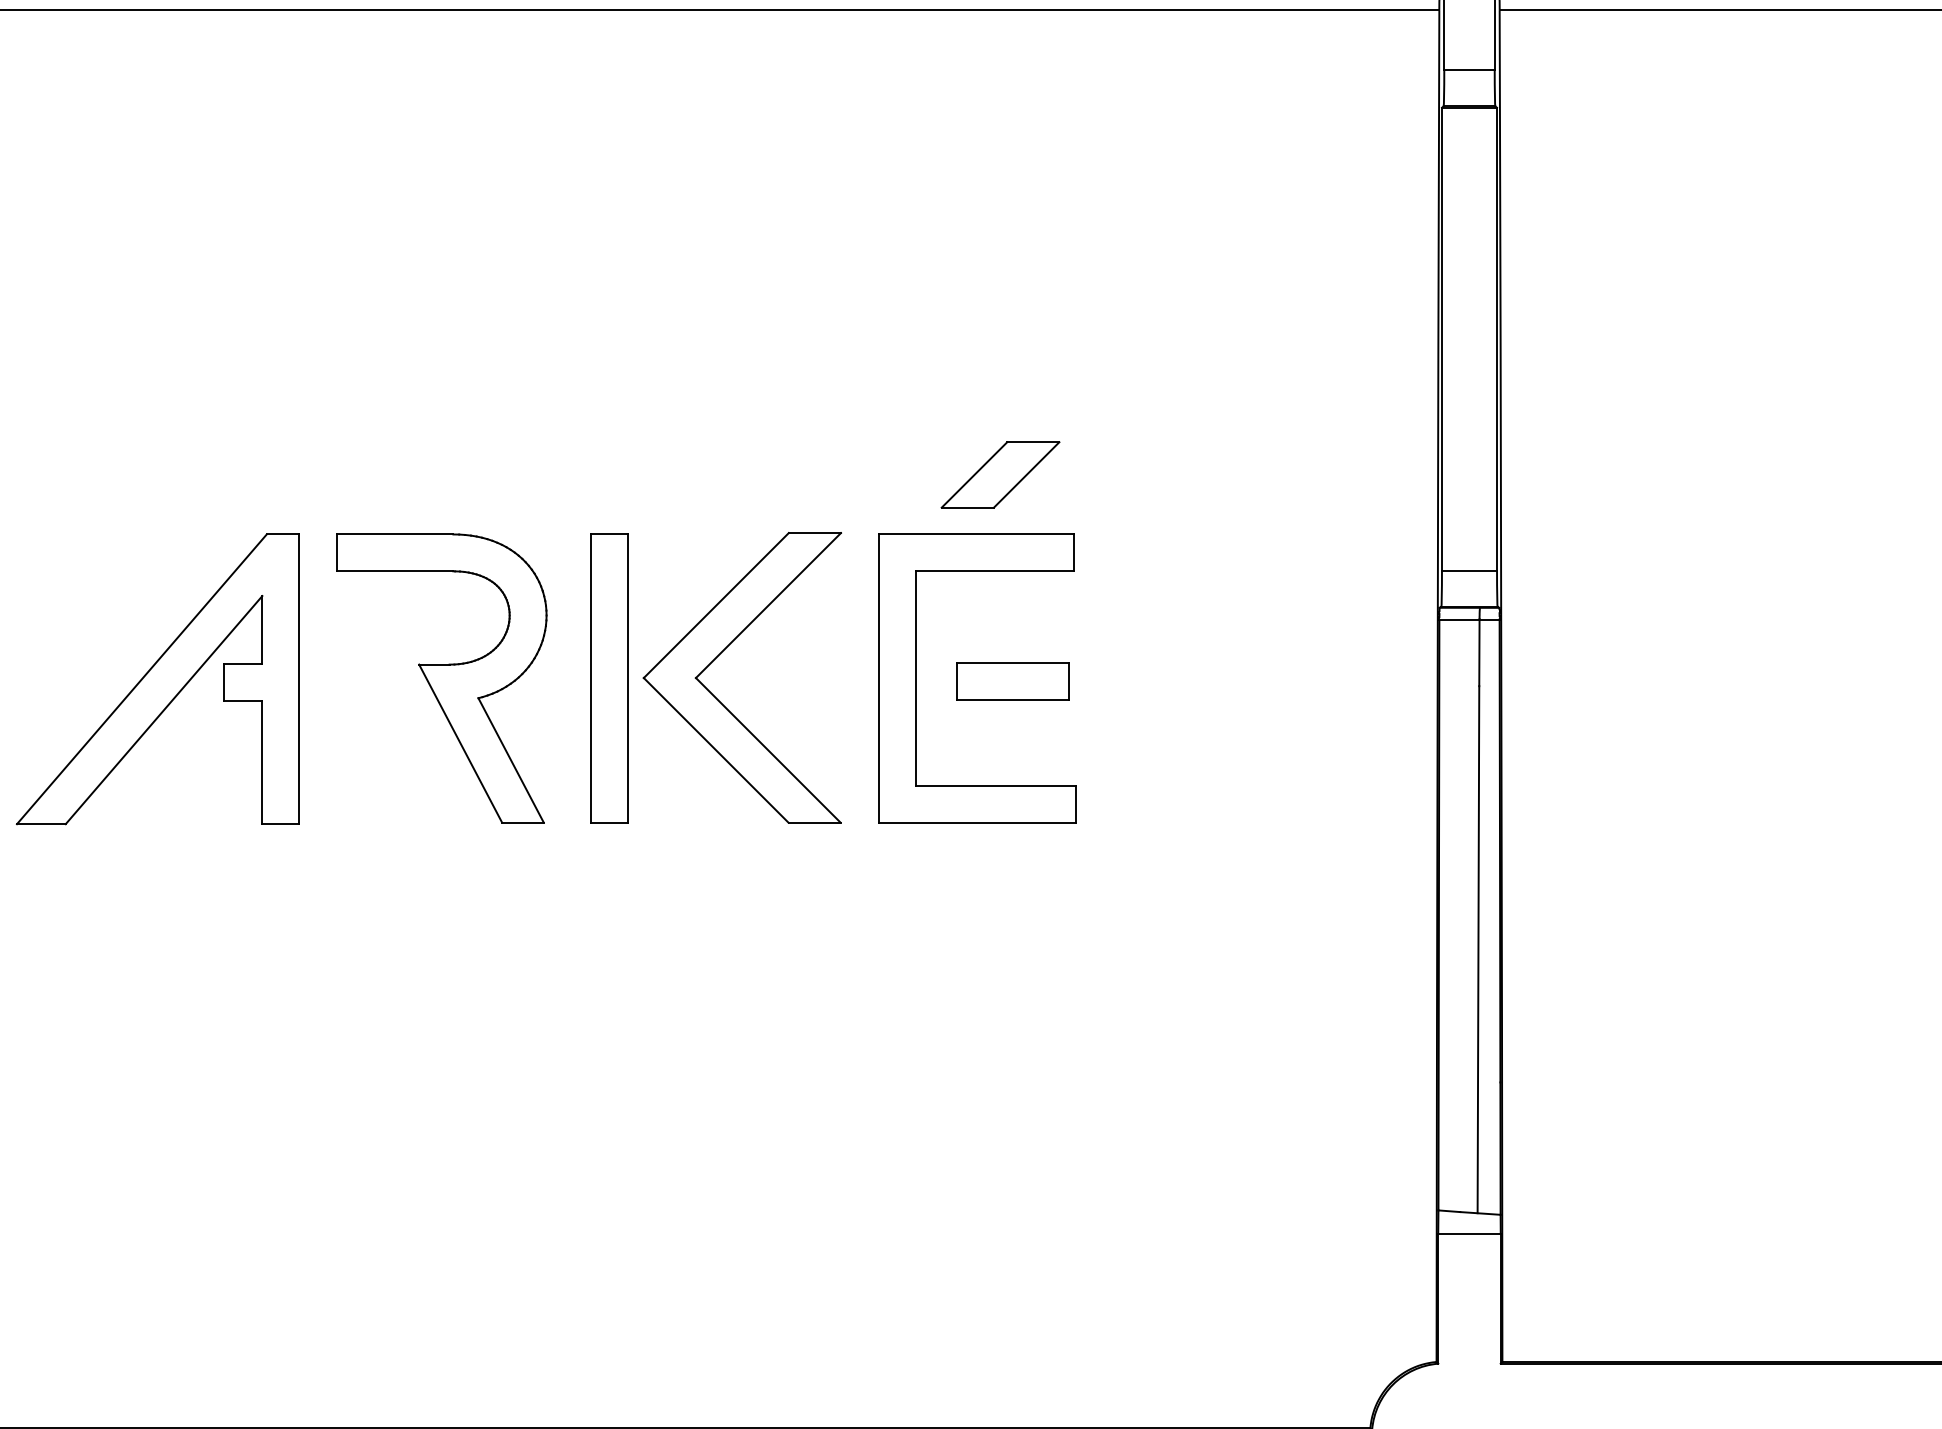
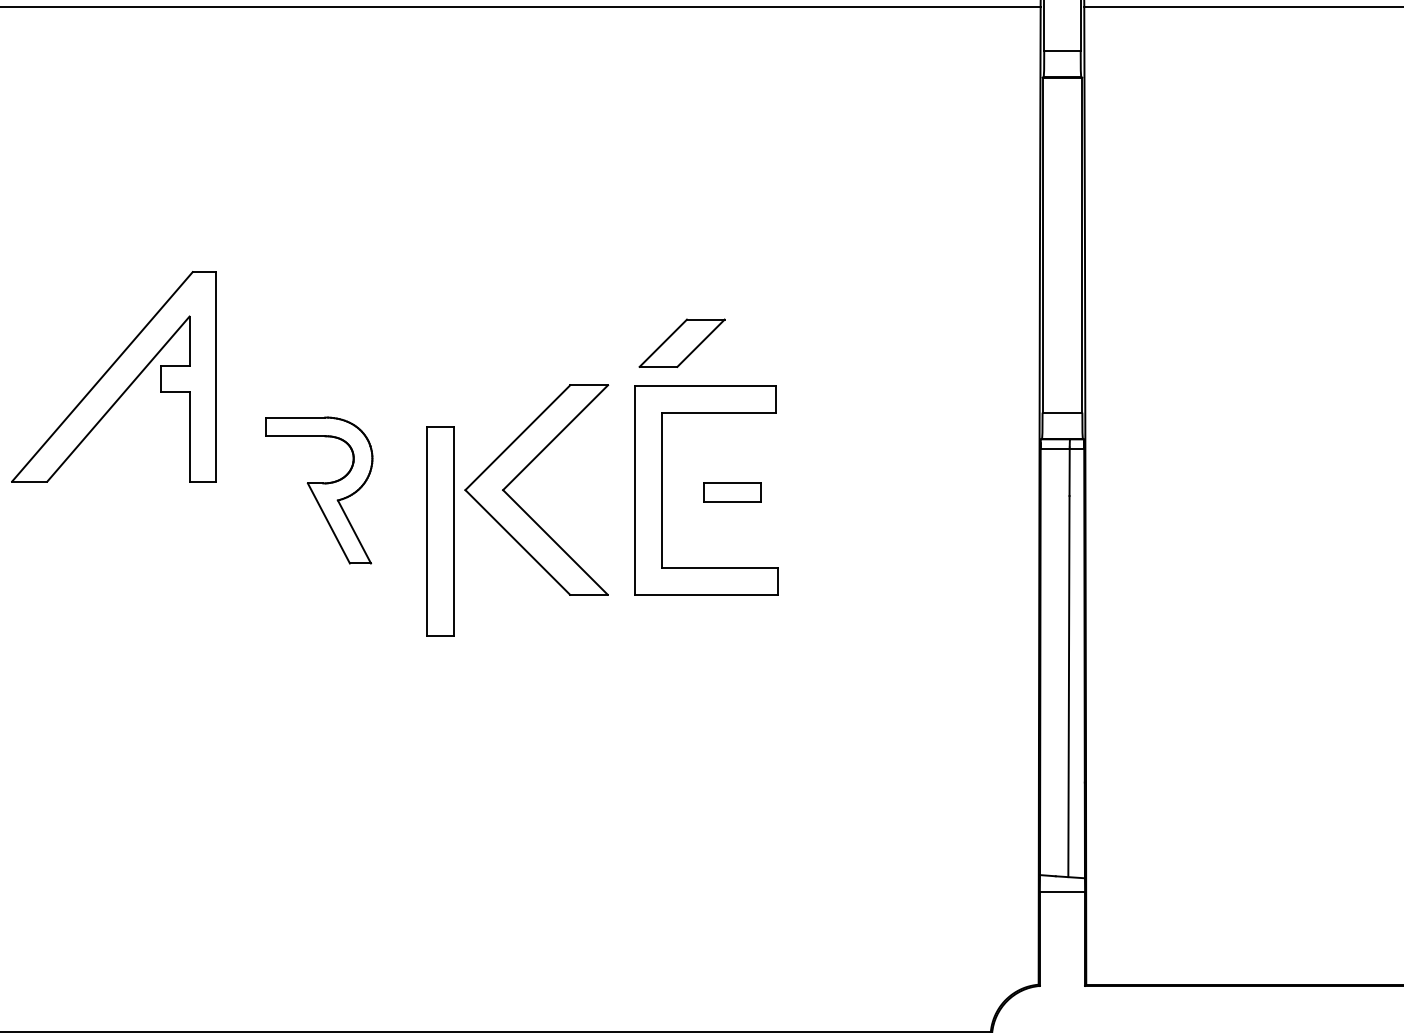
part: (1000, 474) -> (682, 342), moved
part: (441, 678) -> (319, 490), size x0.7
part: (609, 678) -> (440, 531), moved
part: (157, 679) -> (113, 376), moved
part: (1012, 681) -> (732, 492), size x0.7

